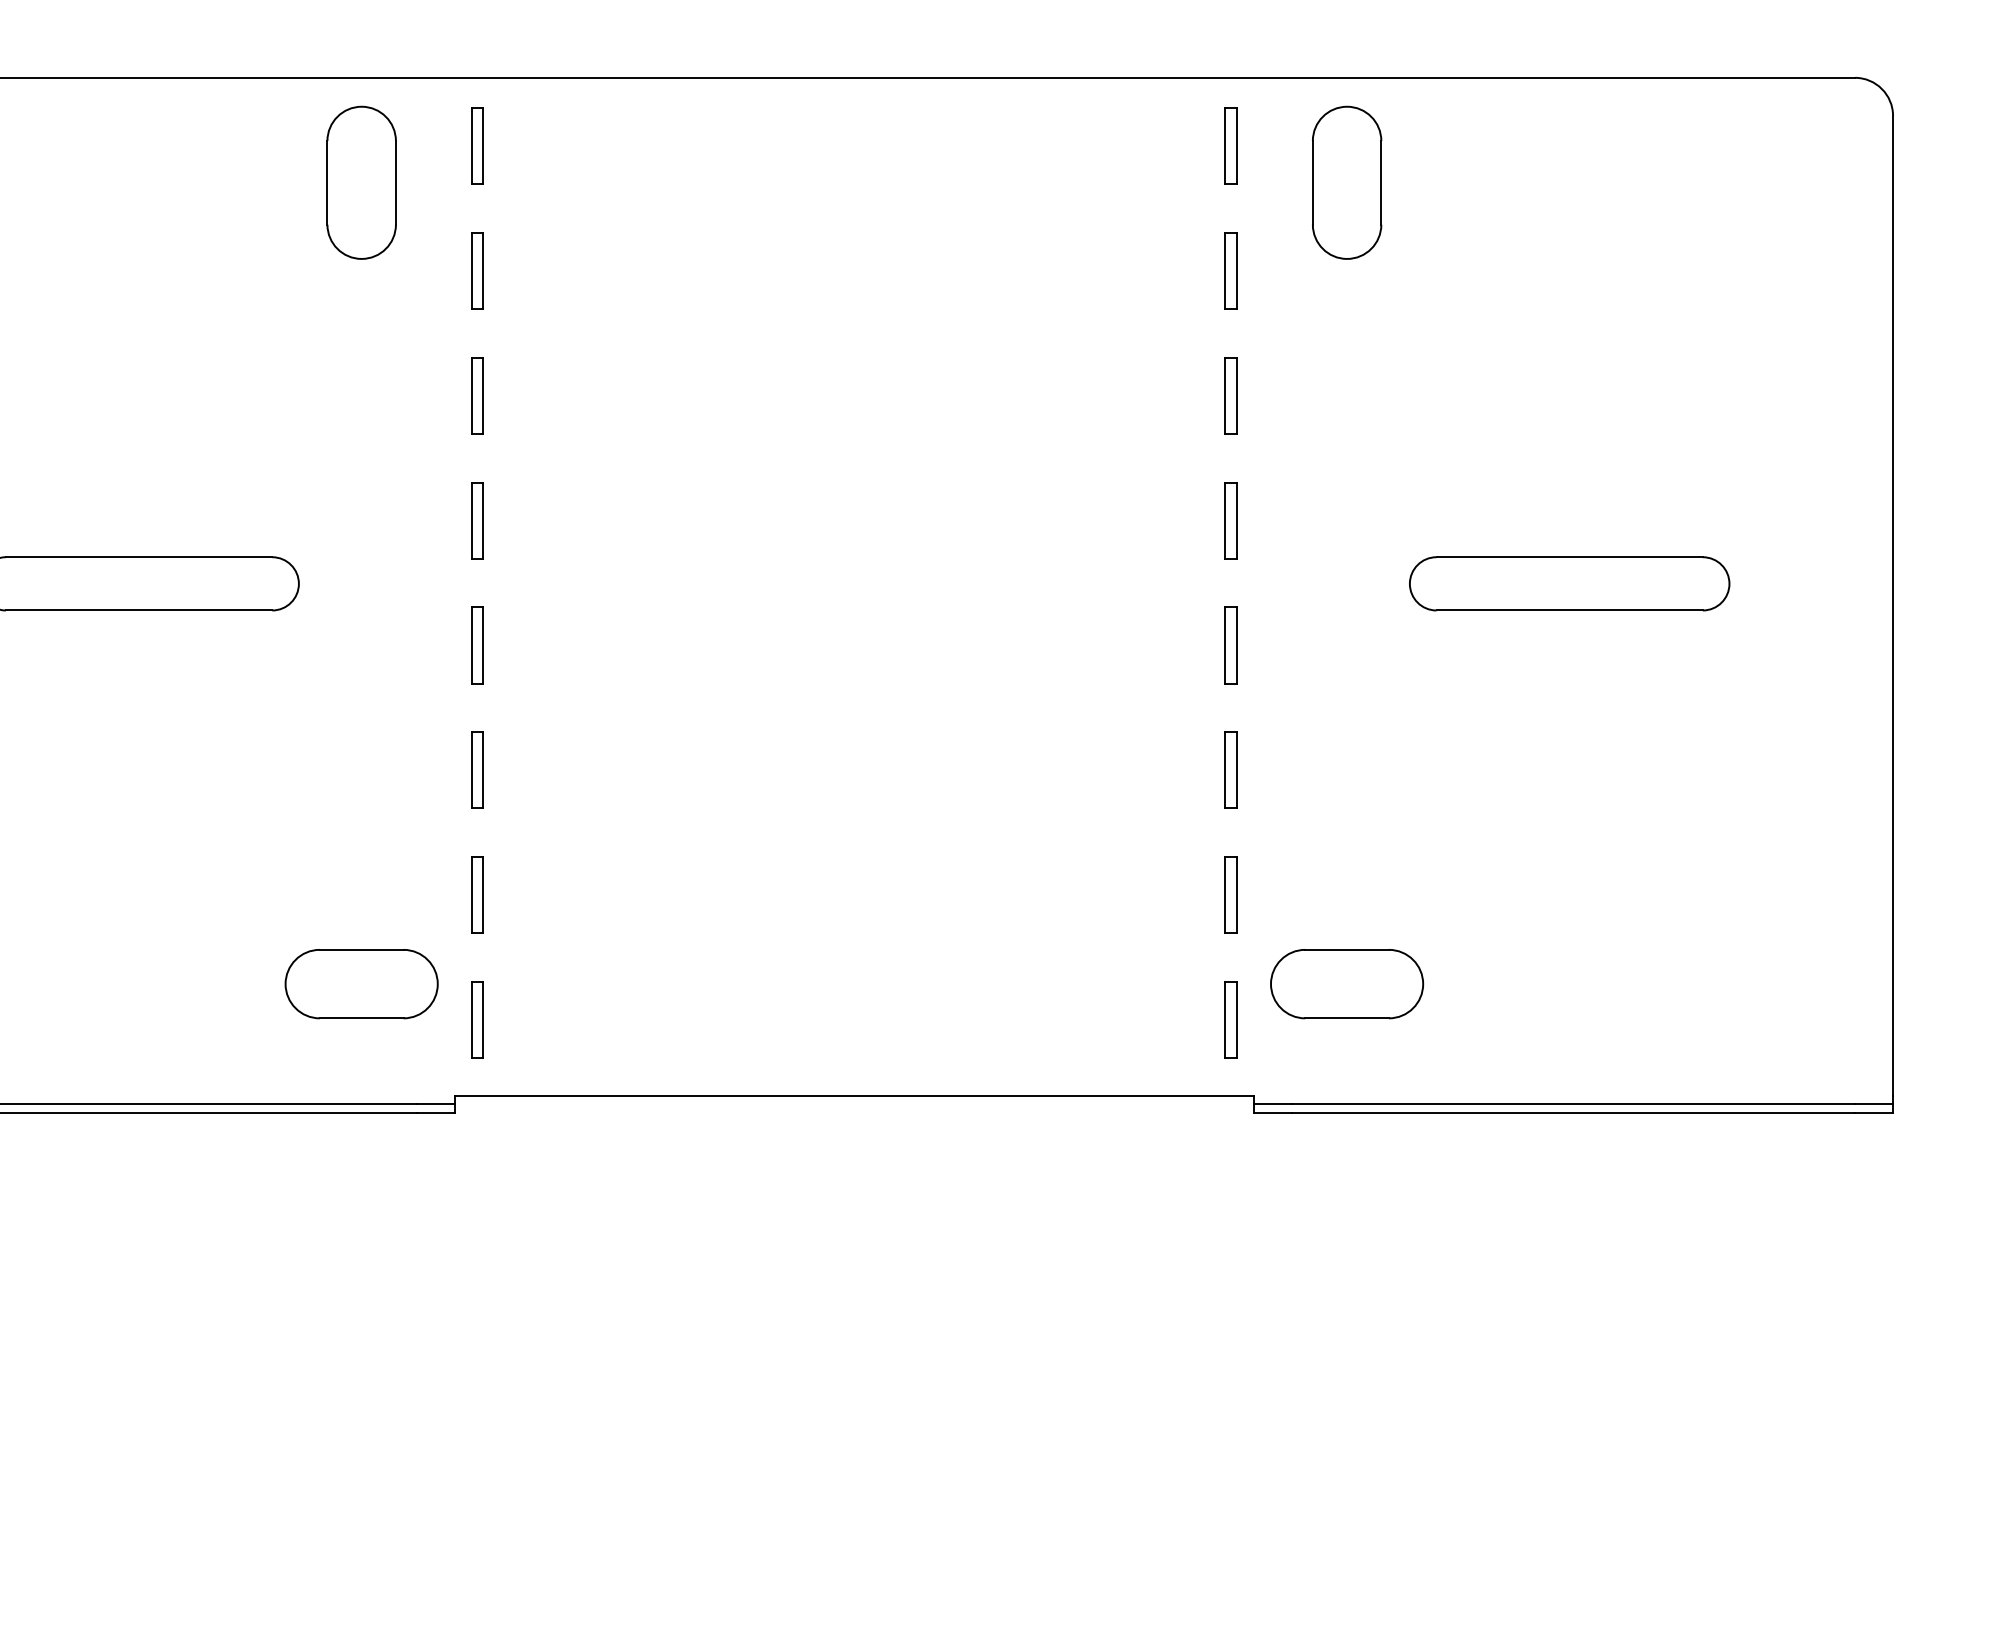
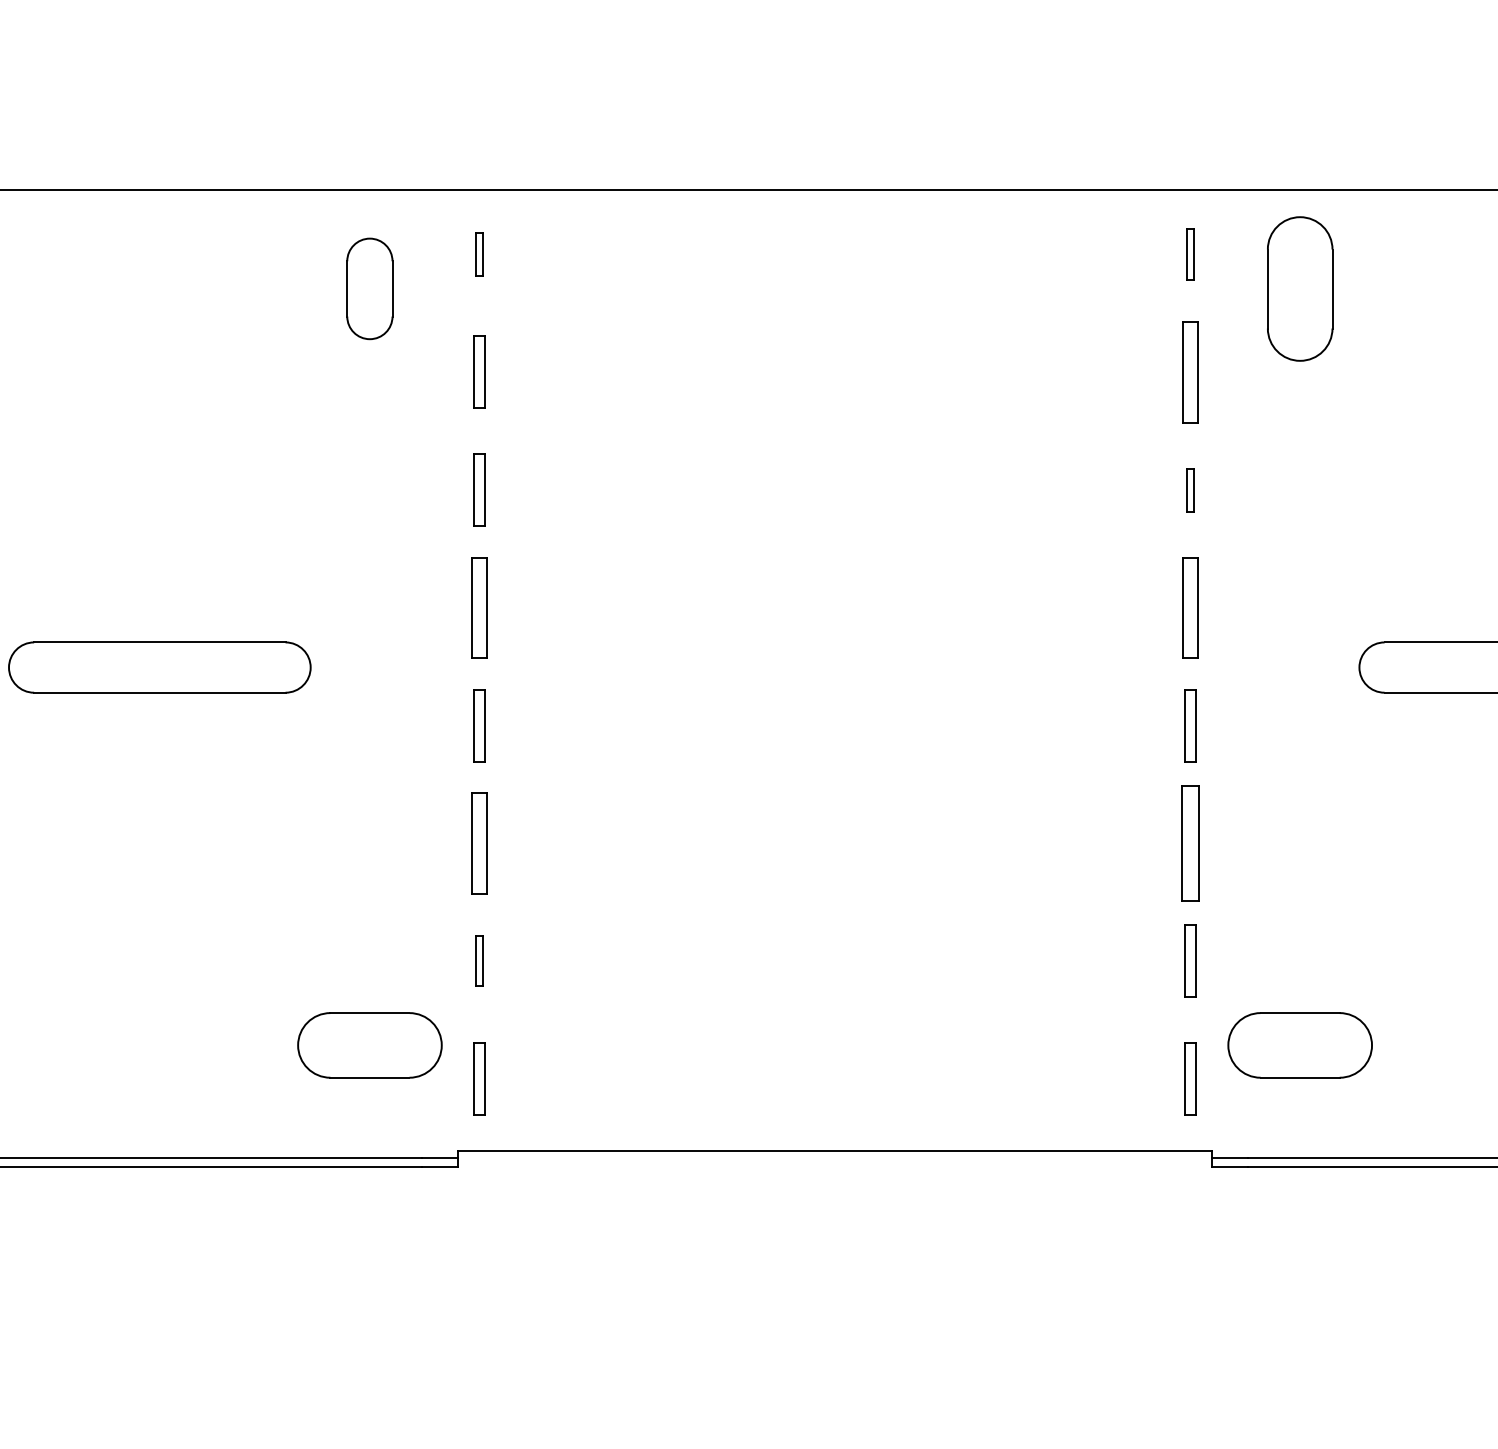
part: (477, 145) -> (479, 253), size x0.6
part: (1230, 145) -> (1190, 253), size x0.7
part: (361, 182) -> (369, 288), size x0.7
part: (1230, 270) -> (1190, 371), size x1.4
part: (1230, 395) -> (1190, 489), size x0.6
part: (477, 520) -> (479, 607), size x1.4
part: (1230, 520) -> (1190, 607), size x1.4
part: (477, 769) -> (479, 842), size x1.4
part: (1230, 769) -> (1190, 842), size x1.6
part: (477, 894) -> (479, 960), size x0.7

